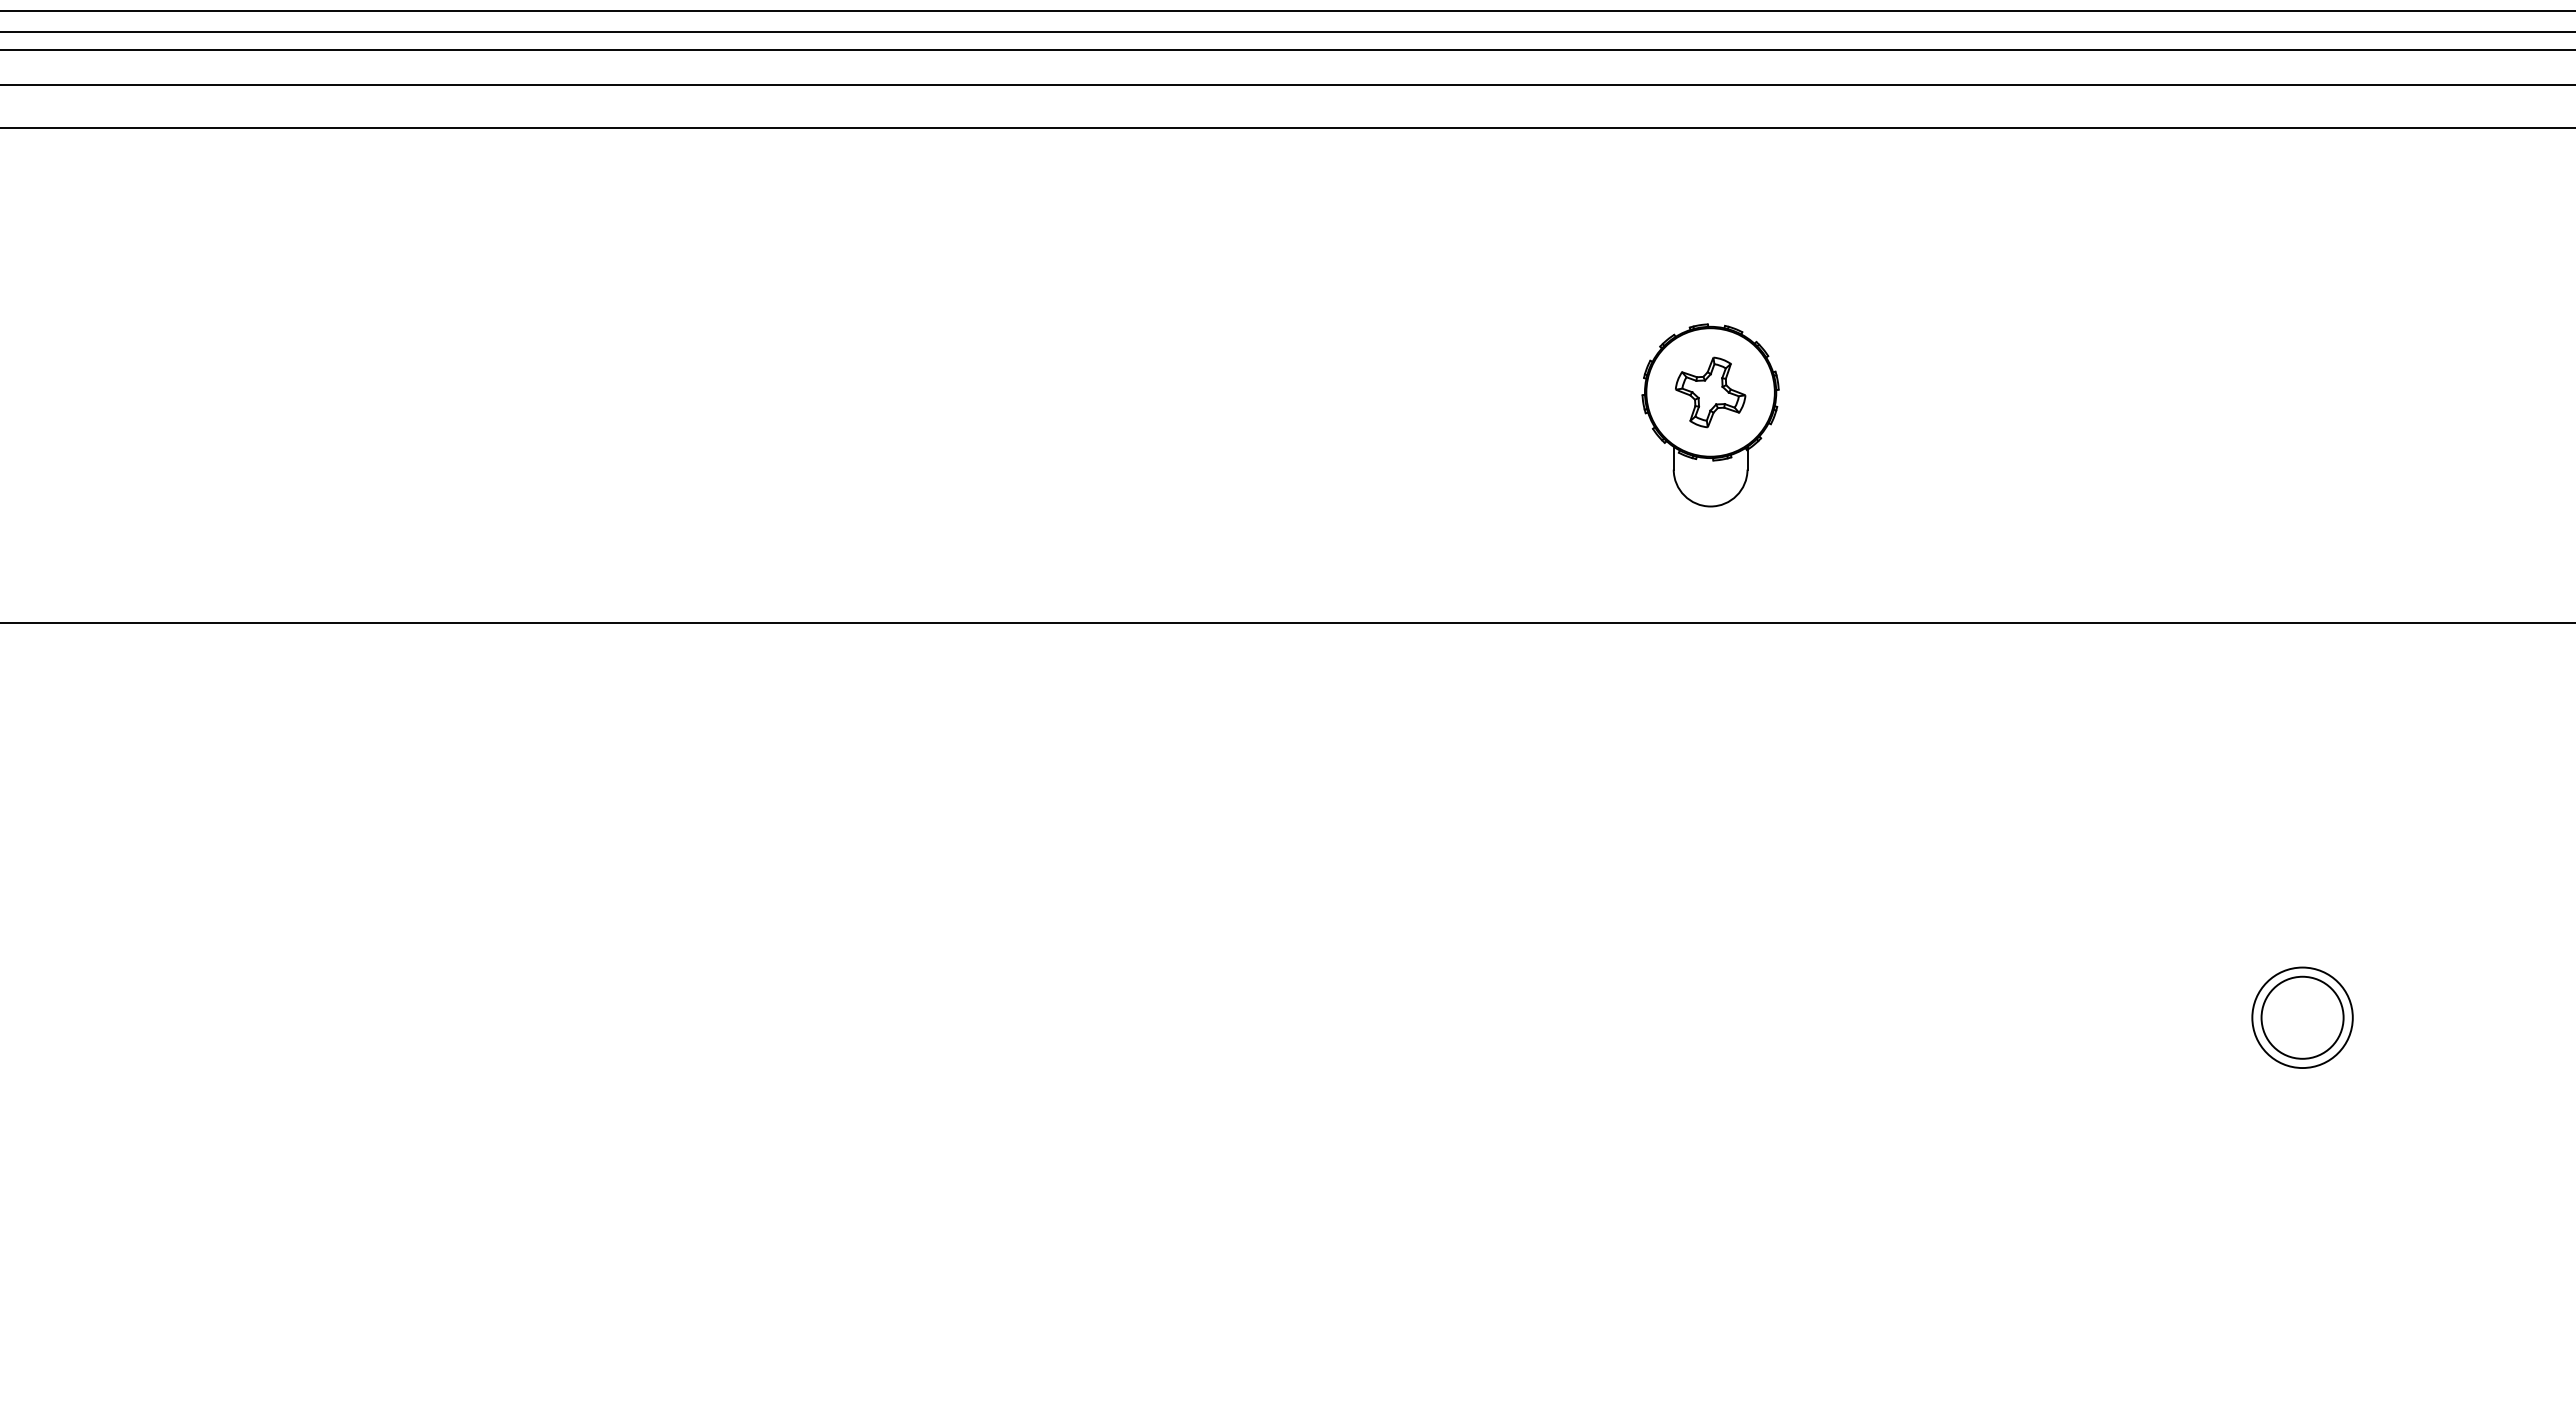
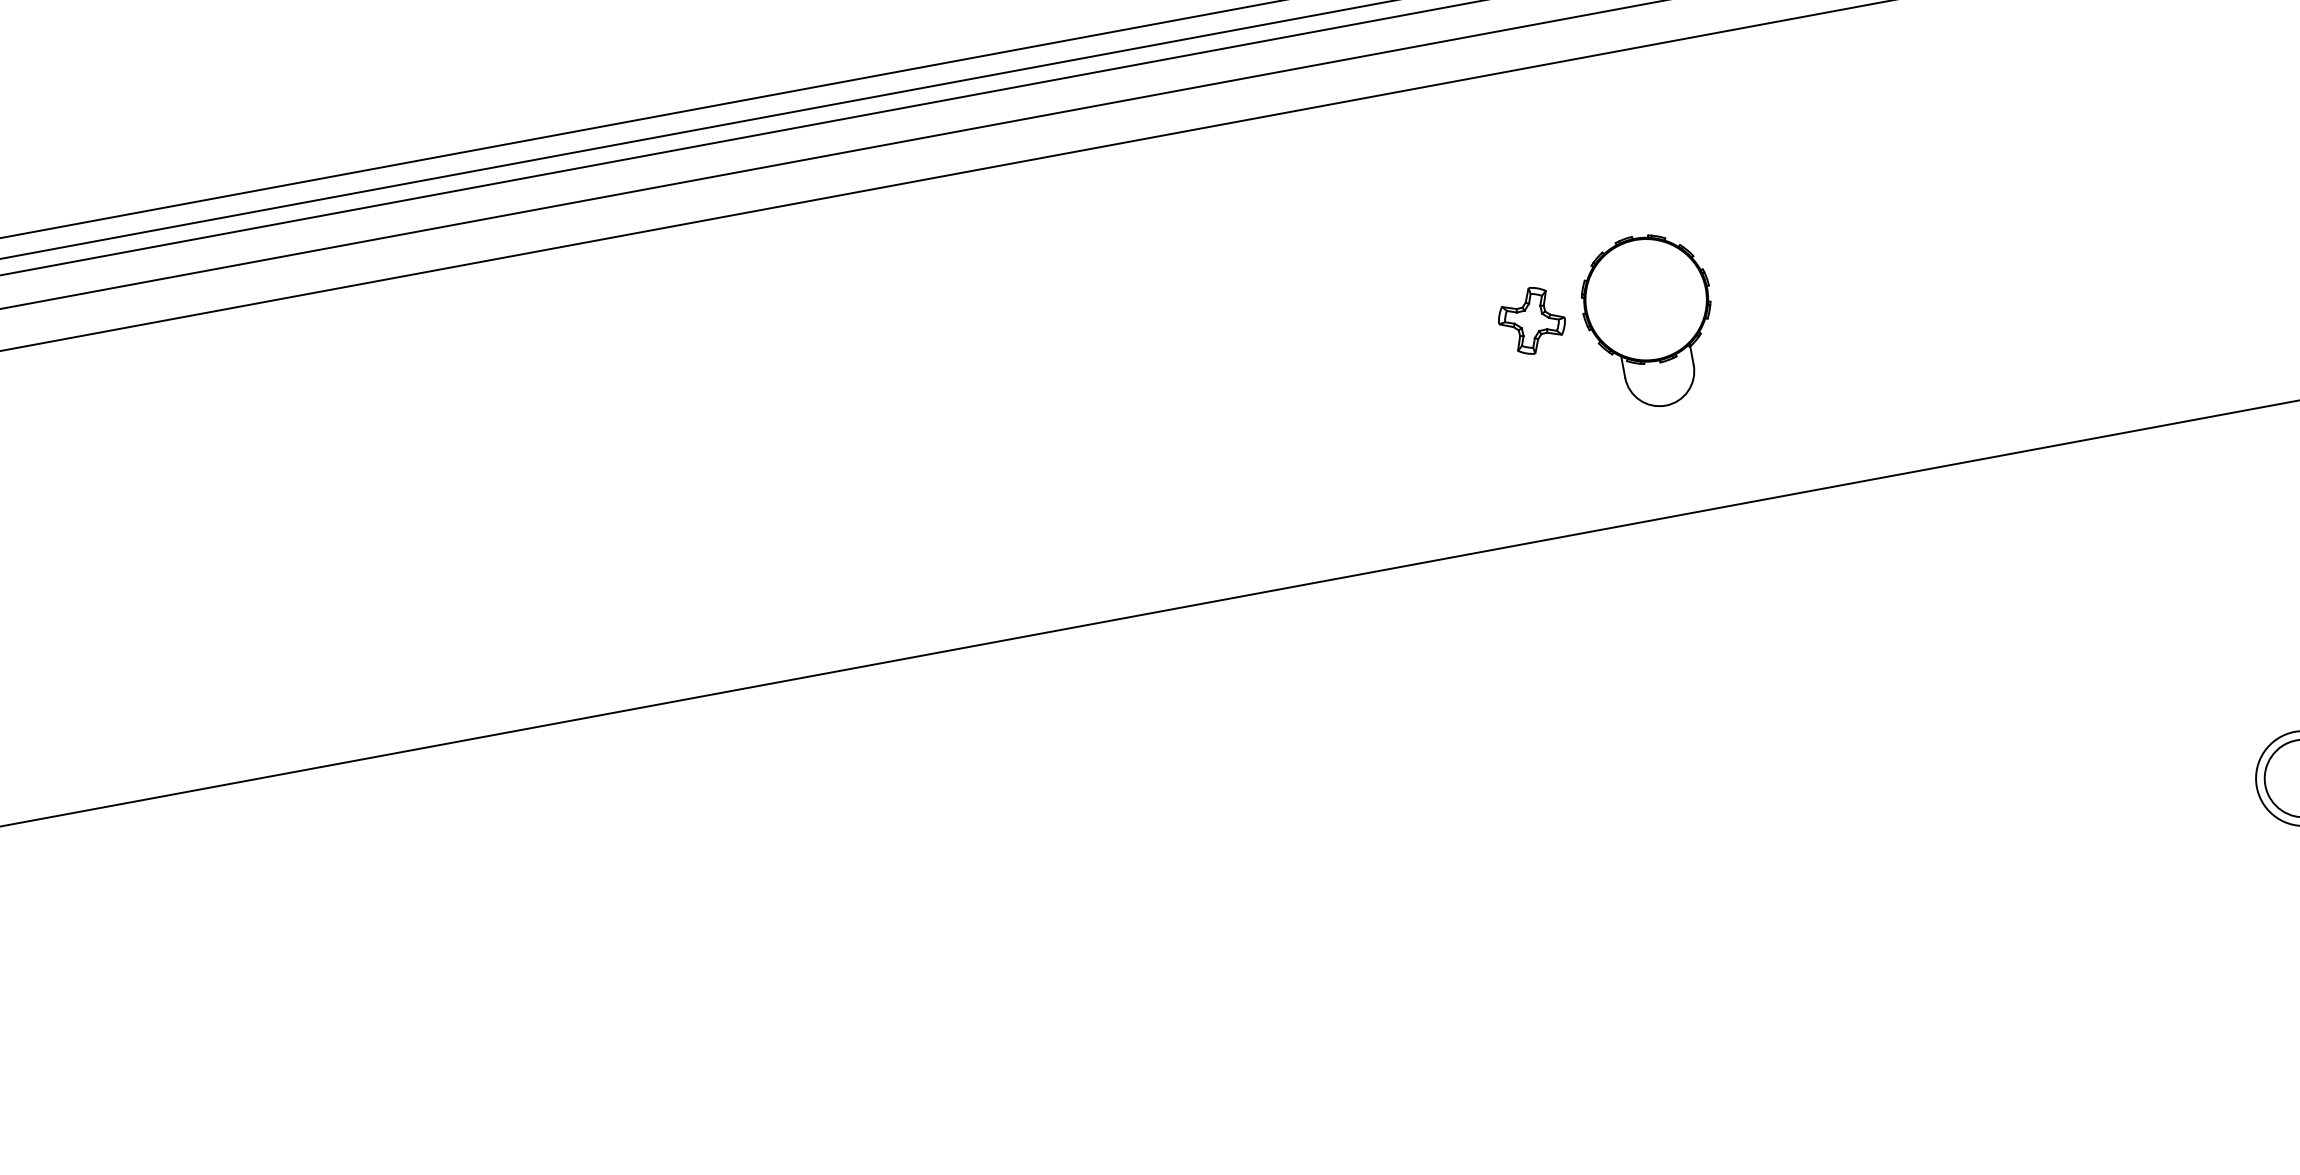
part: (1710, 392) -> (1531, 320), moved

